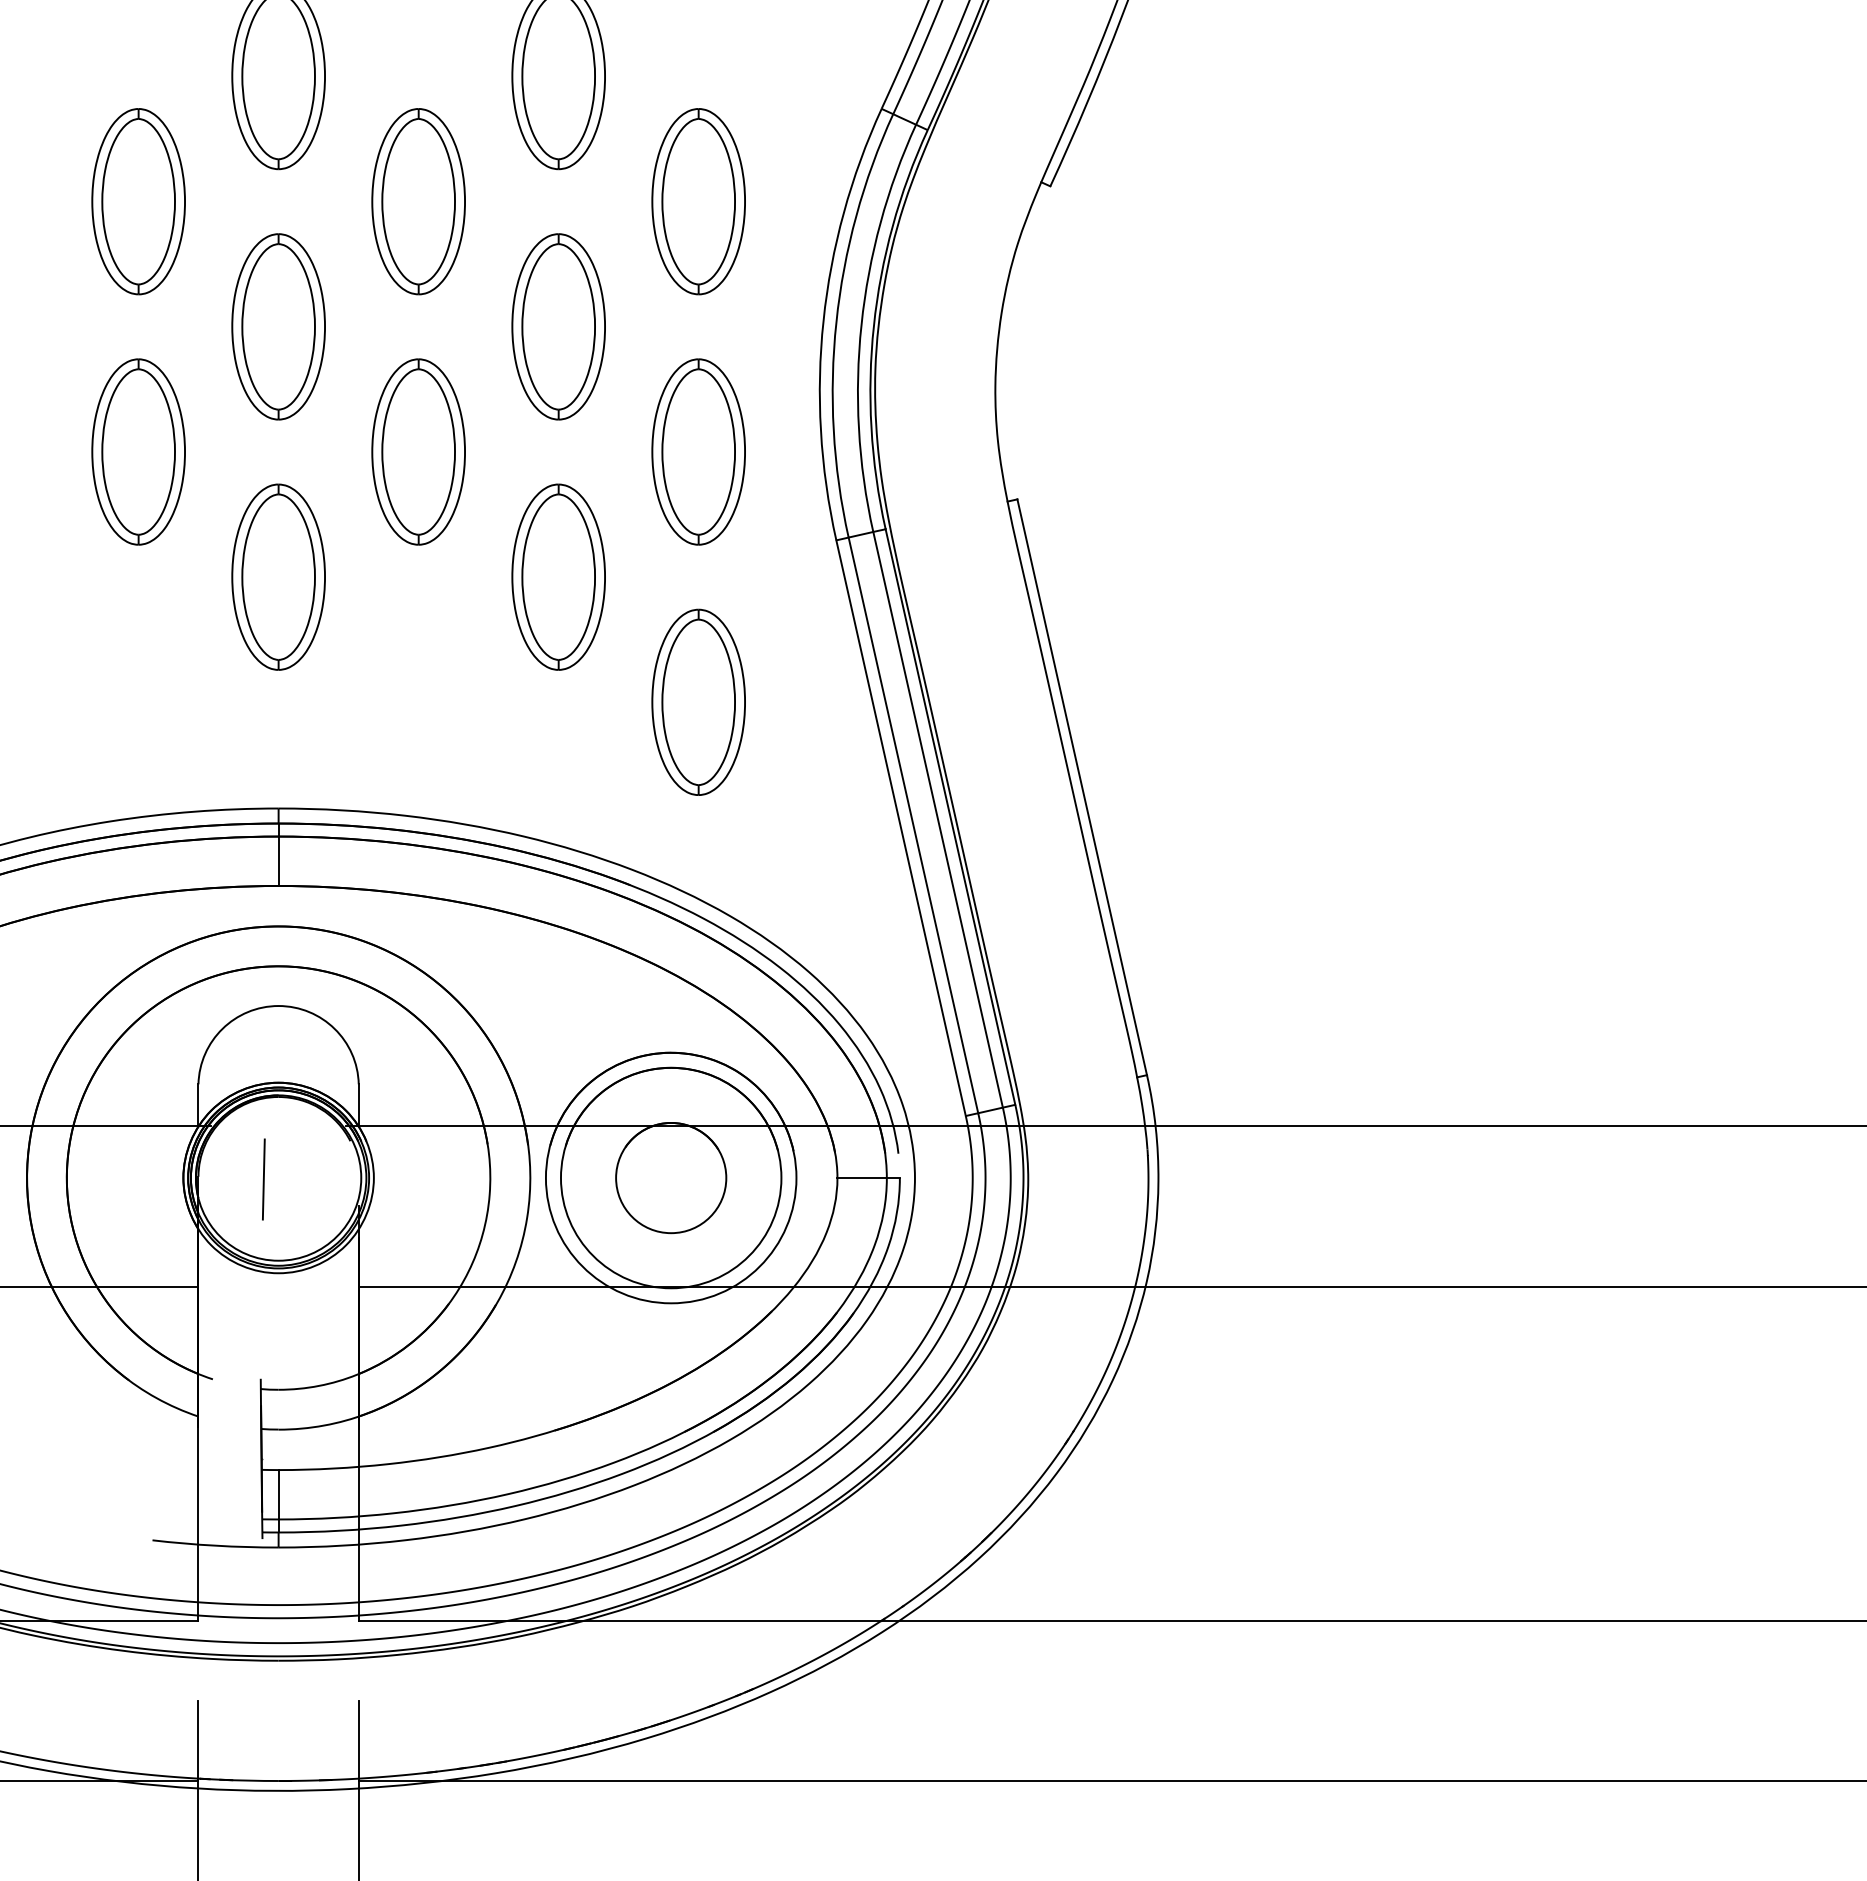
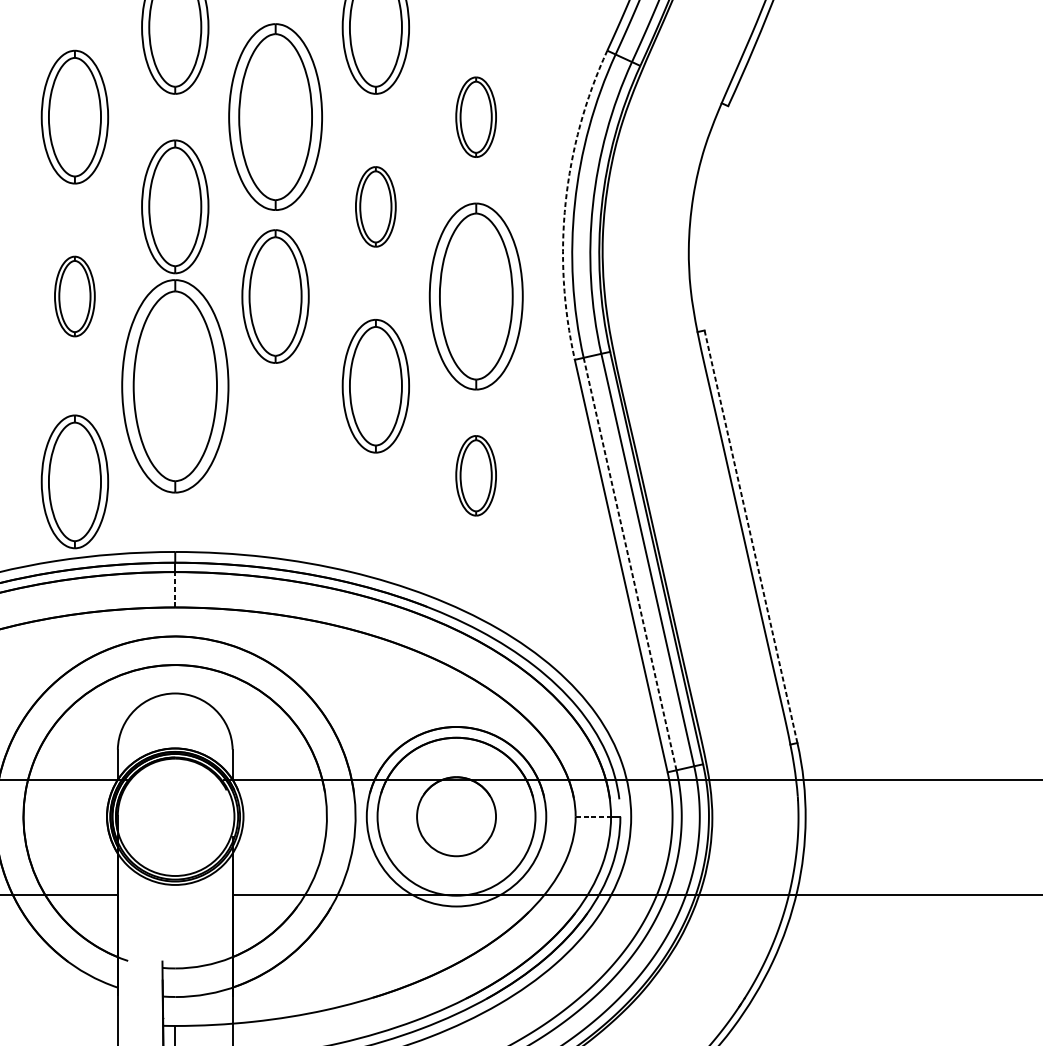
part: (418, 201) -> (275, 117), size x1.4
part: (698, 201) -> (476, 117), size x0.6
arc: (823, 320) -> (565, 202), solid -> dashed
part: (558, 326) -> (375, 206), size x0.6
part: (138, 451) -> (74, 296), size x0.6
part: (698, 451) -> (476, 296), size x1.4
part: (278, 576) -> (175, 385), size x1.6
part: (698, 701) -> (476, 475), size x0.6
part: (138, 710) -> (74, 481), added
line: (1082, 786) -> (751, 536), solid -> dashed
line: (913, 824) -> (630, 563), solid -> dashed
line: (278, 861) -> (175, 589), solid -> dashed
line: (862, 1178) -> (593, 817), solid -> dashed
line: (263, 1179) -> (164, 817), removed

